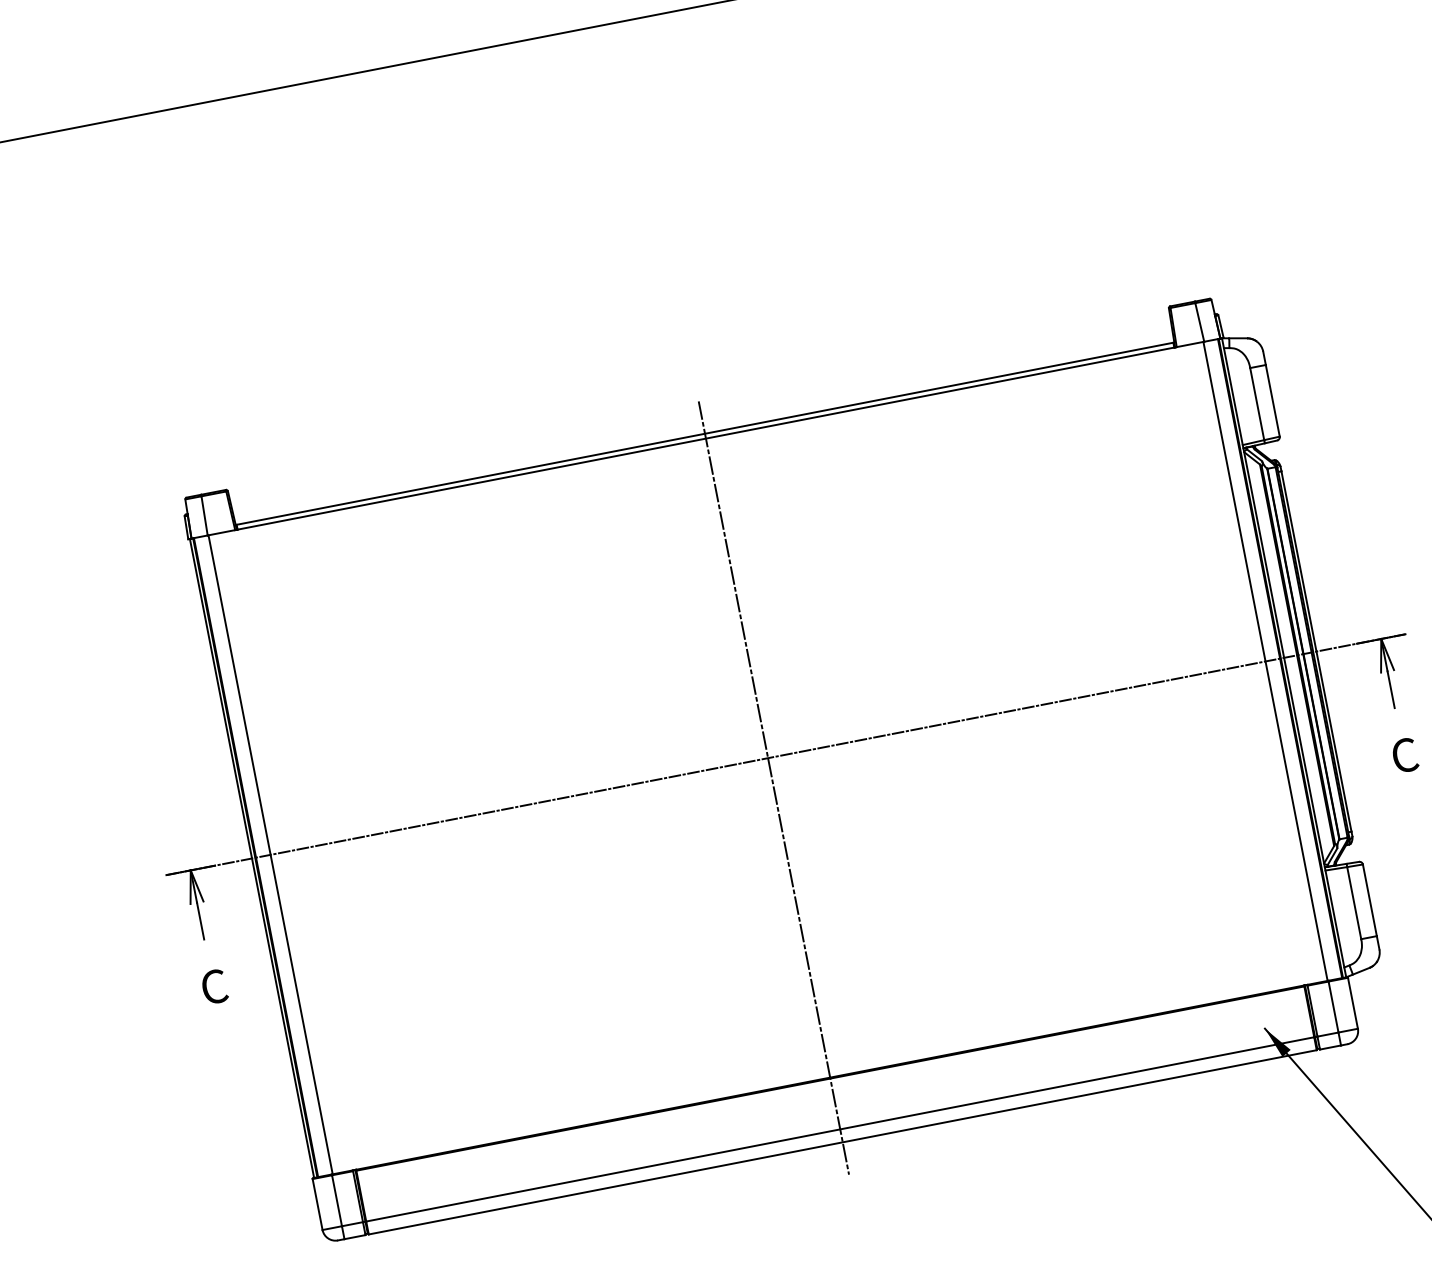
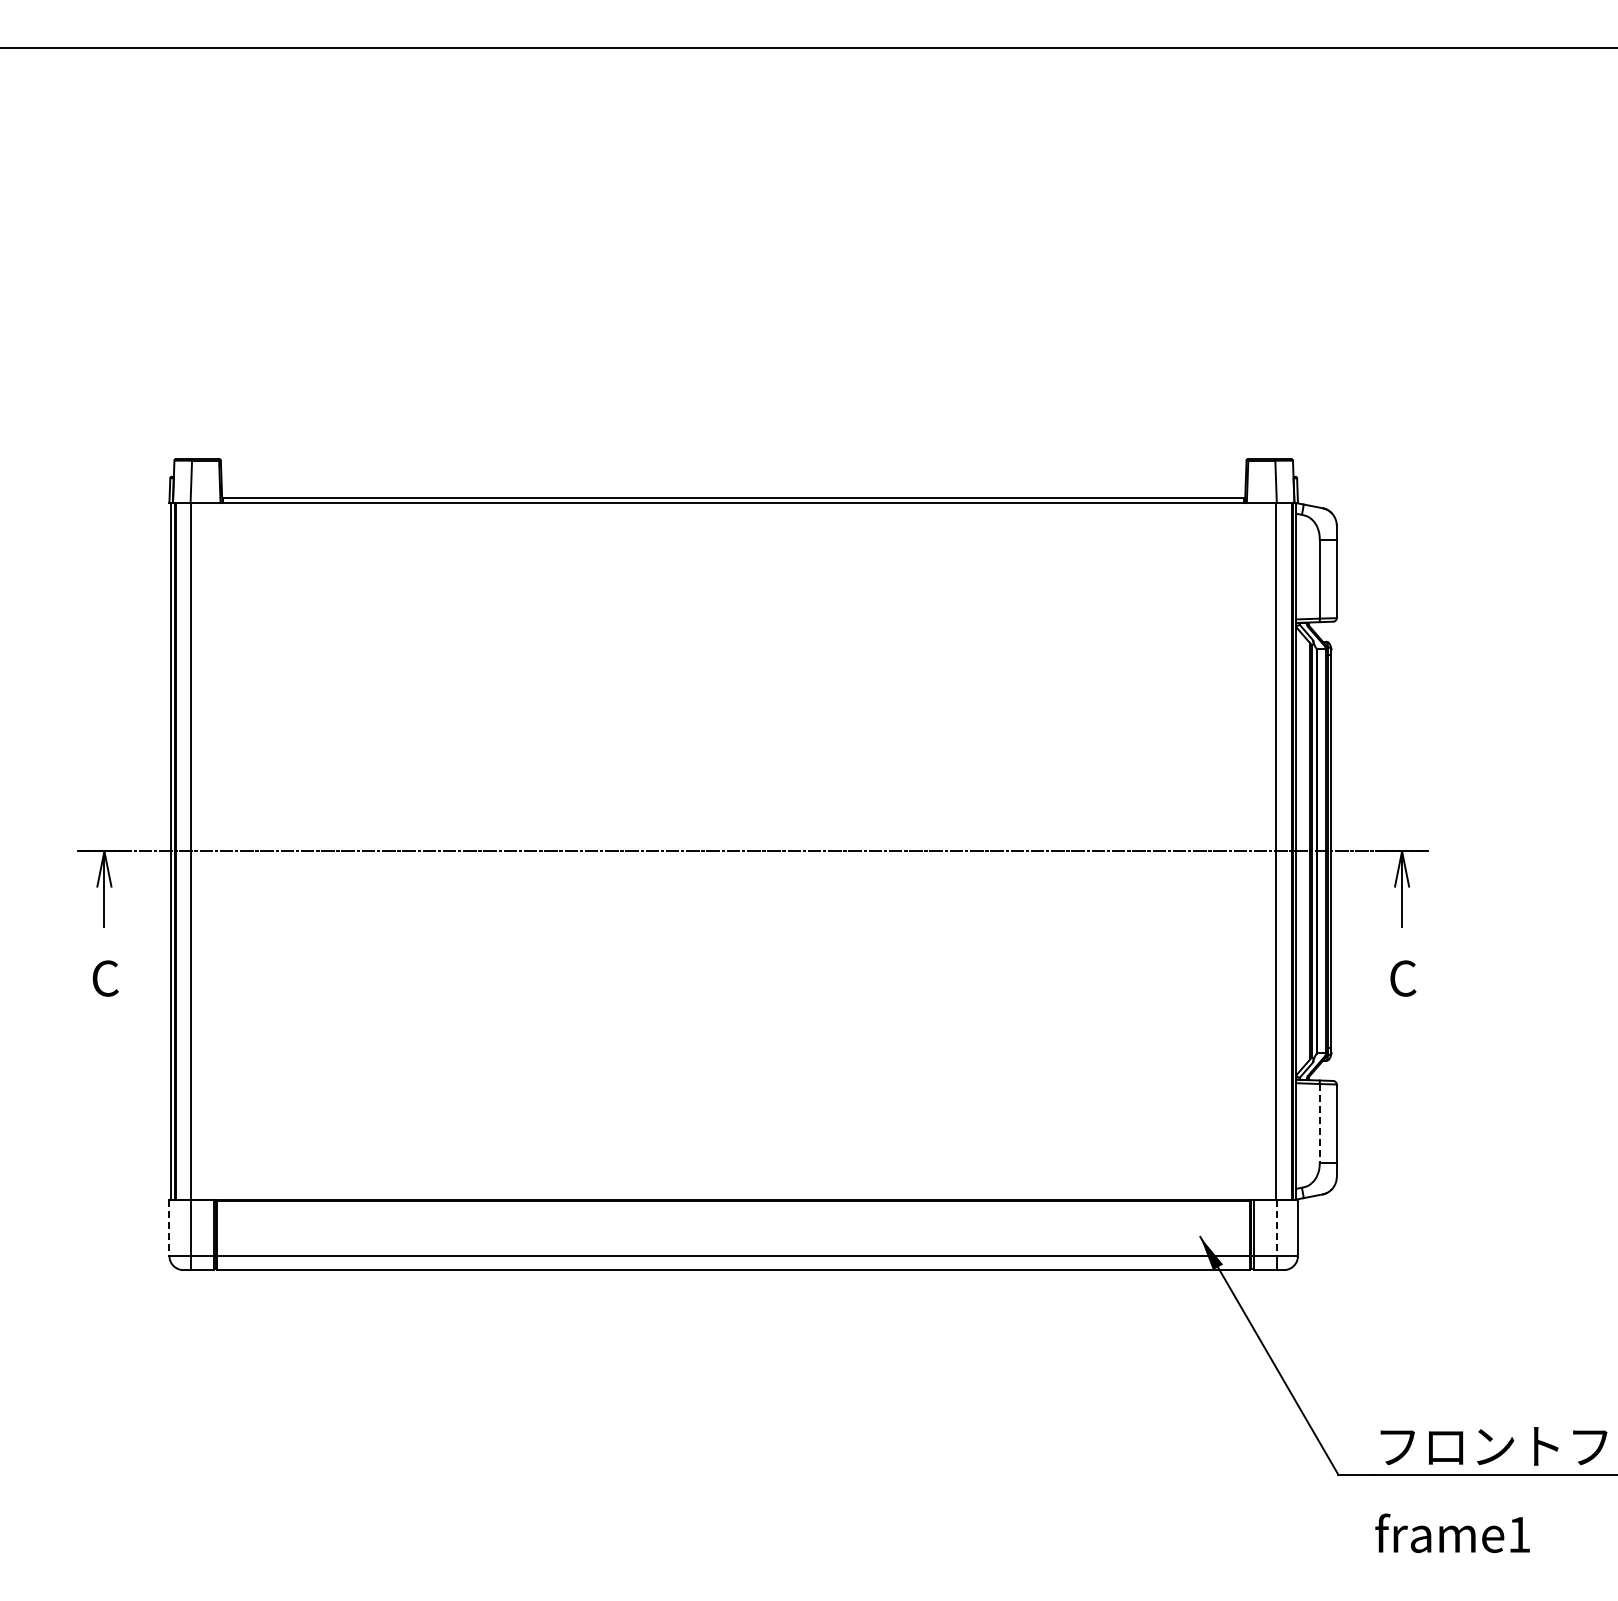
line: (773, 787) -> (733, 883), removed
line: (1354, 903) -> (1319, 1123), solid -> dashed
line: (1333, 1007) -> (1276, 1228), solid -> dashed
line: (317, 1204) -> (169, 1228), solid -> dashed

